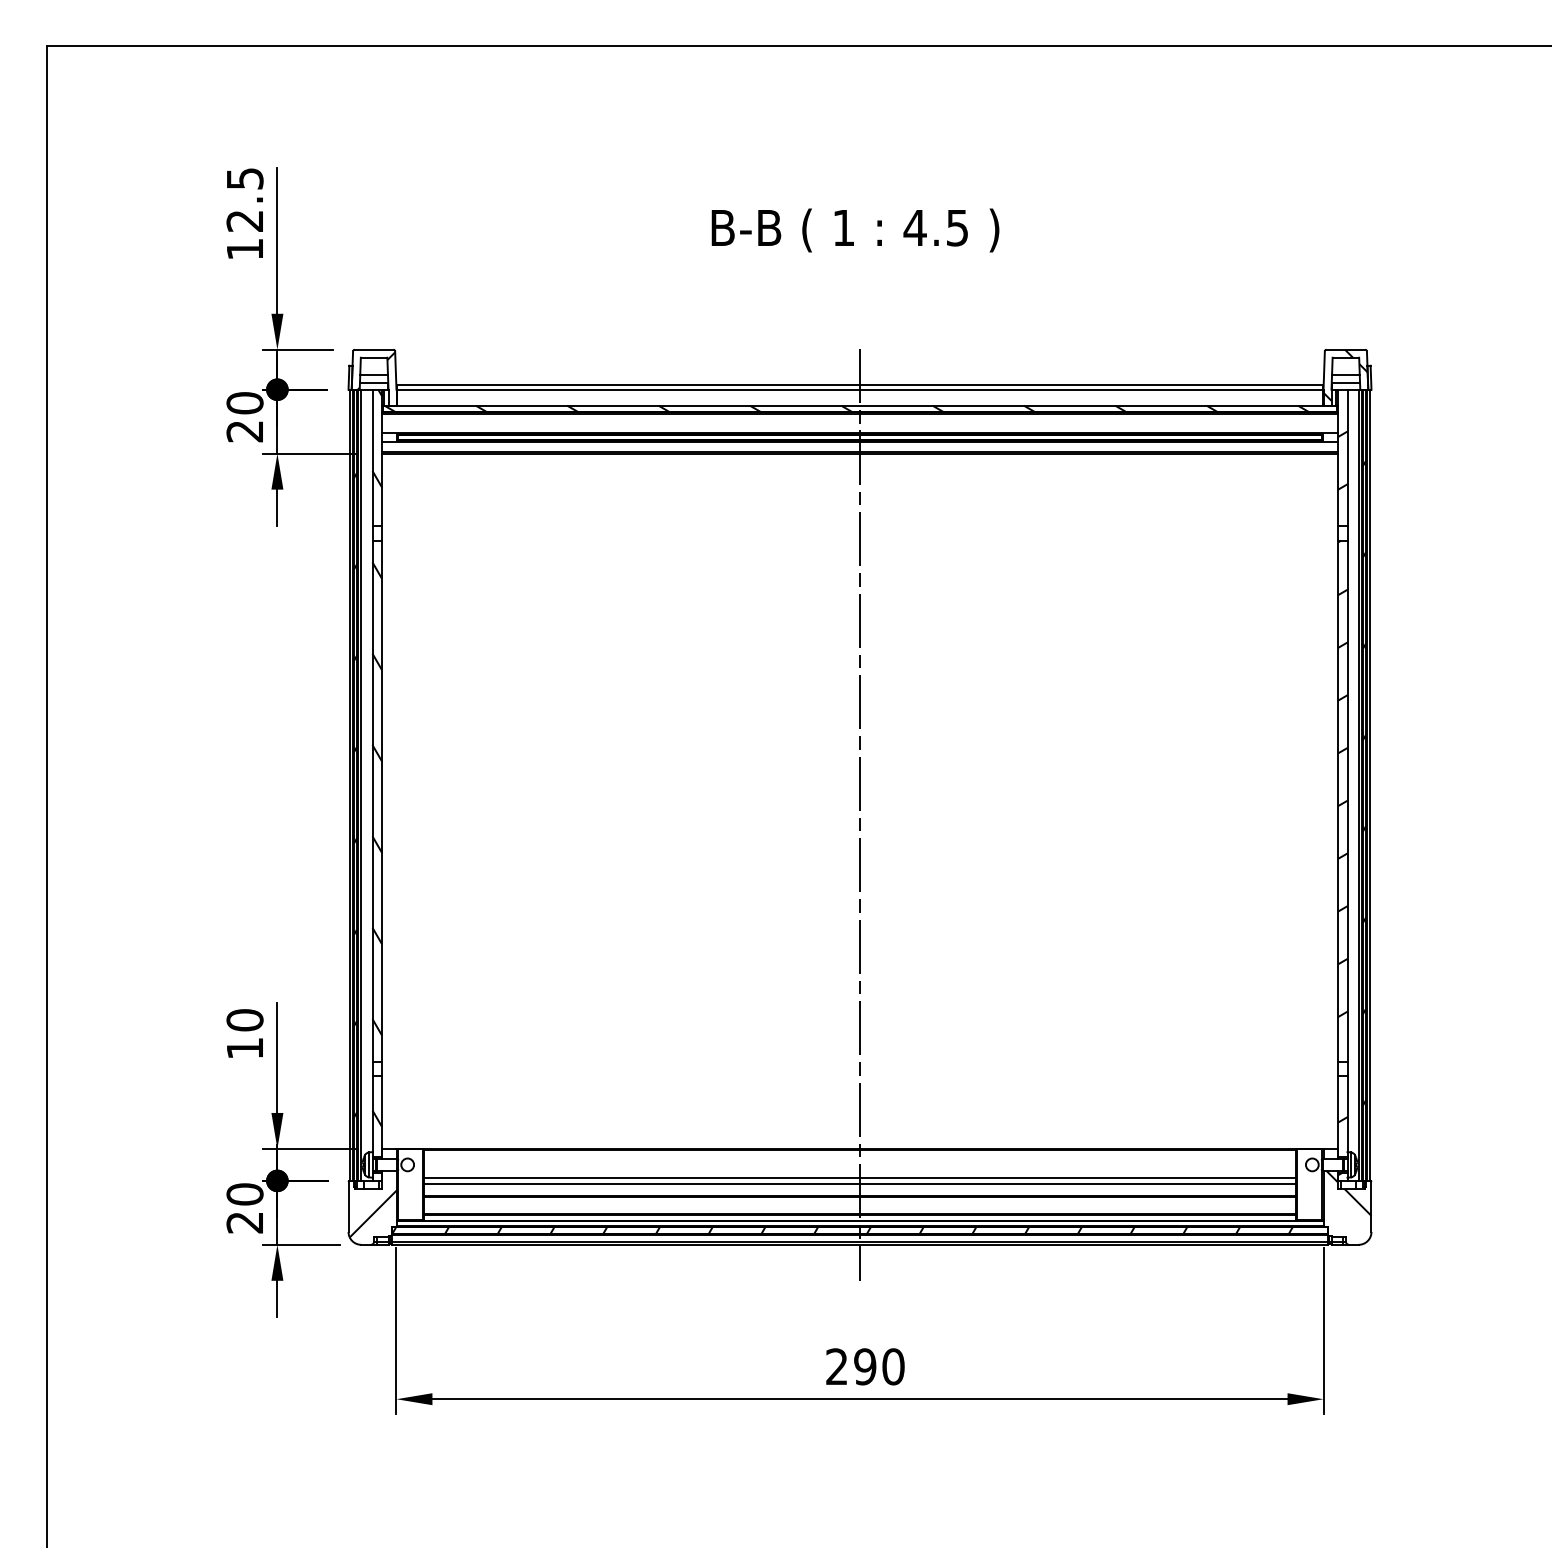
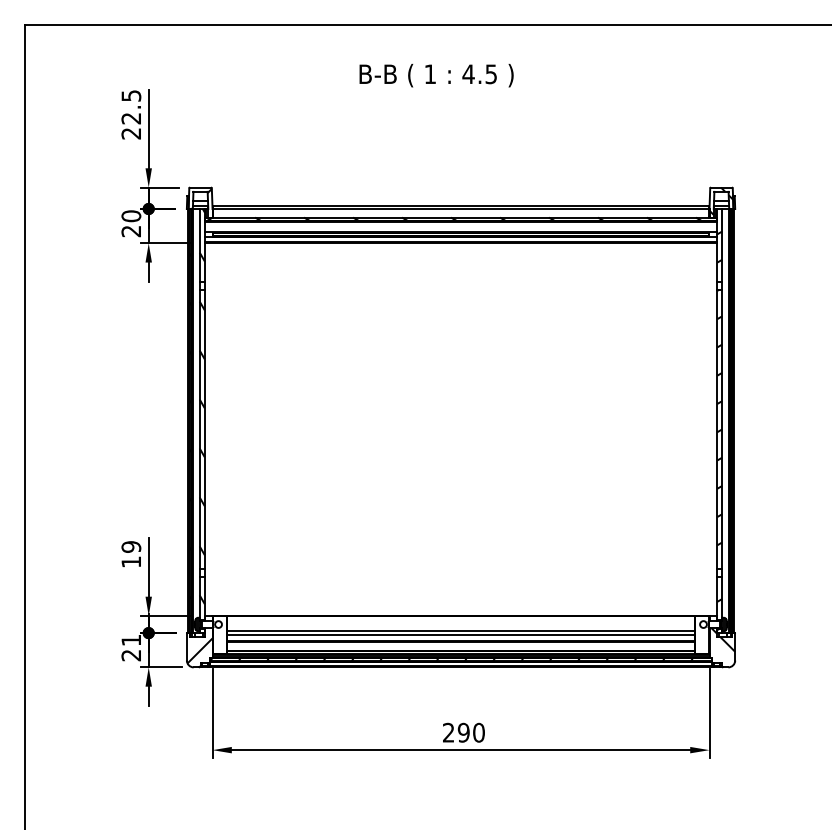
text: (855, 230) -> (436, 75), moved
text: (243, 248) -> (130, 133), 12.5 -> 22.5
line: (860, 814) -> (461, 436), removed
text: (245, 1019) -> (131, 546), 10 -> 19
text: (245, 1194) -> (131, 640), 20 -> 21

